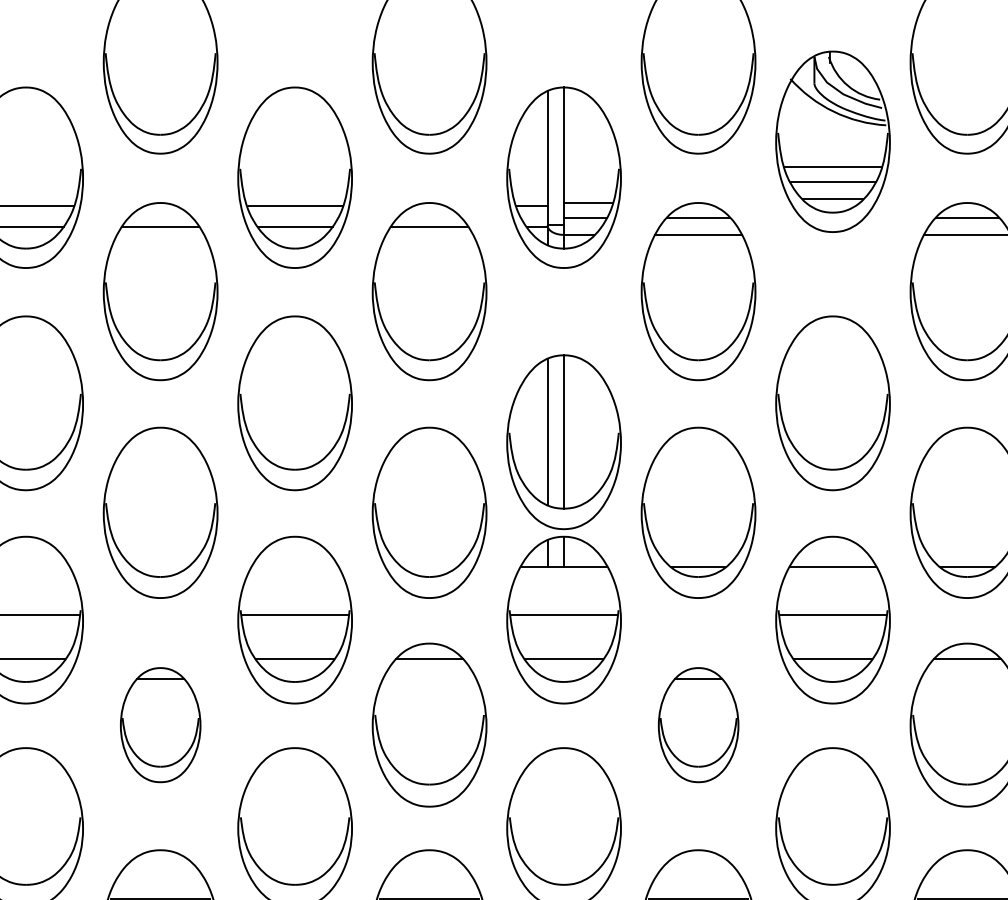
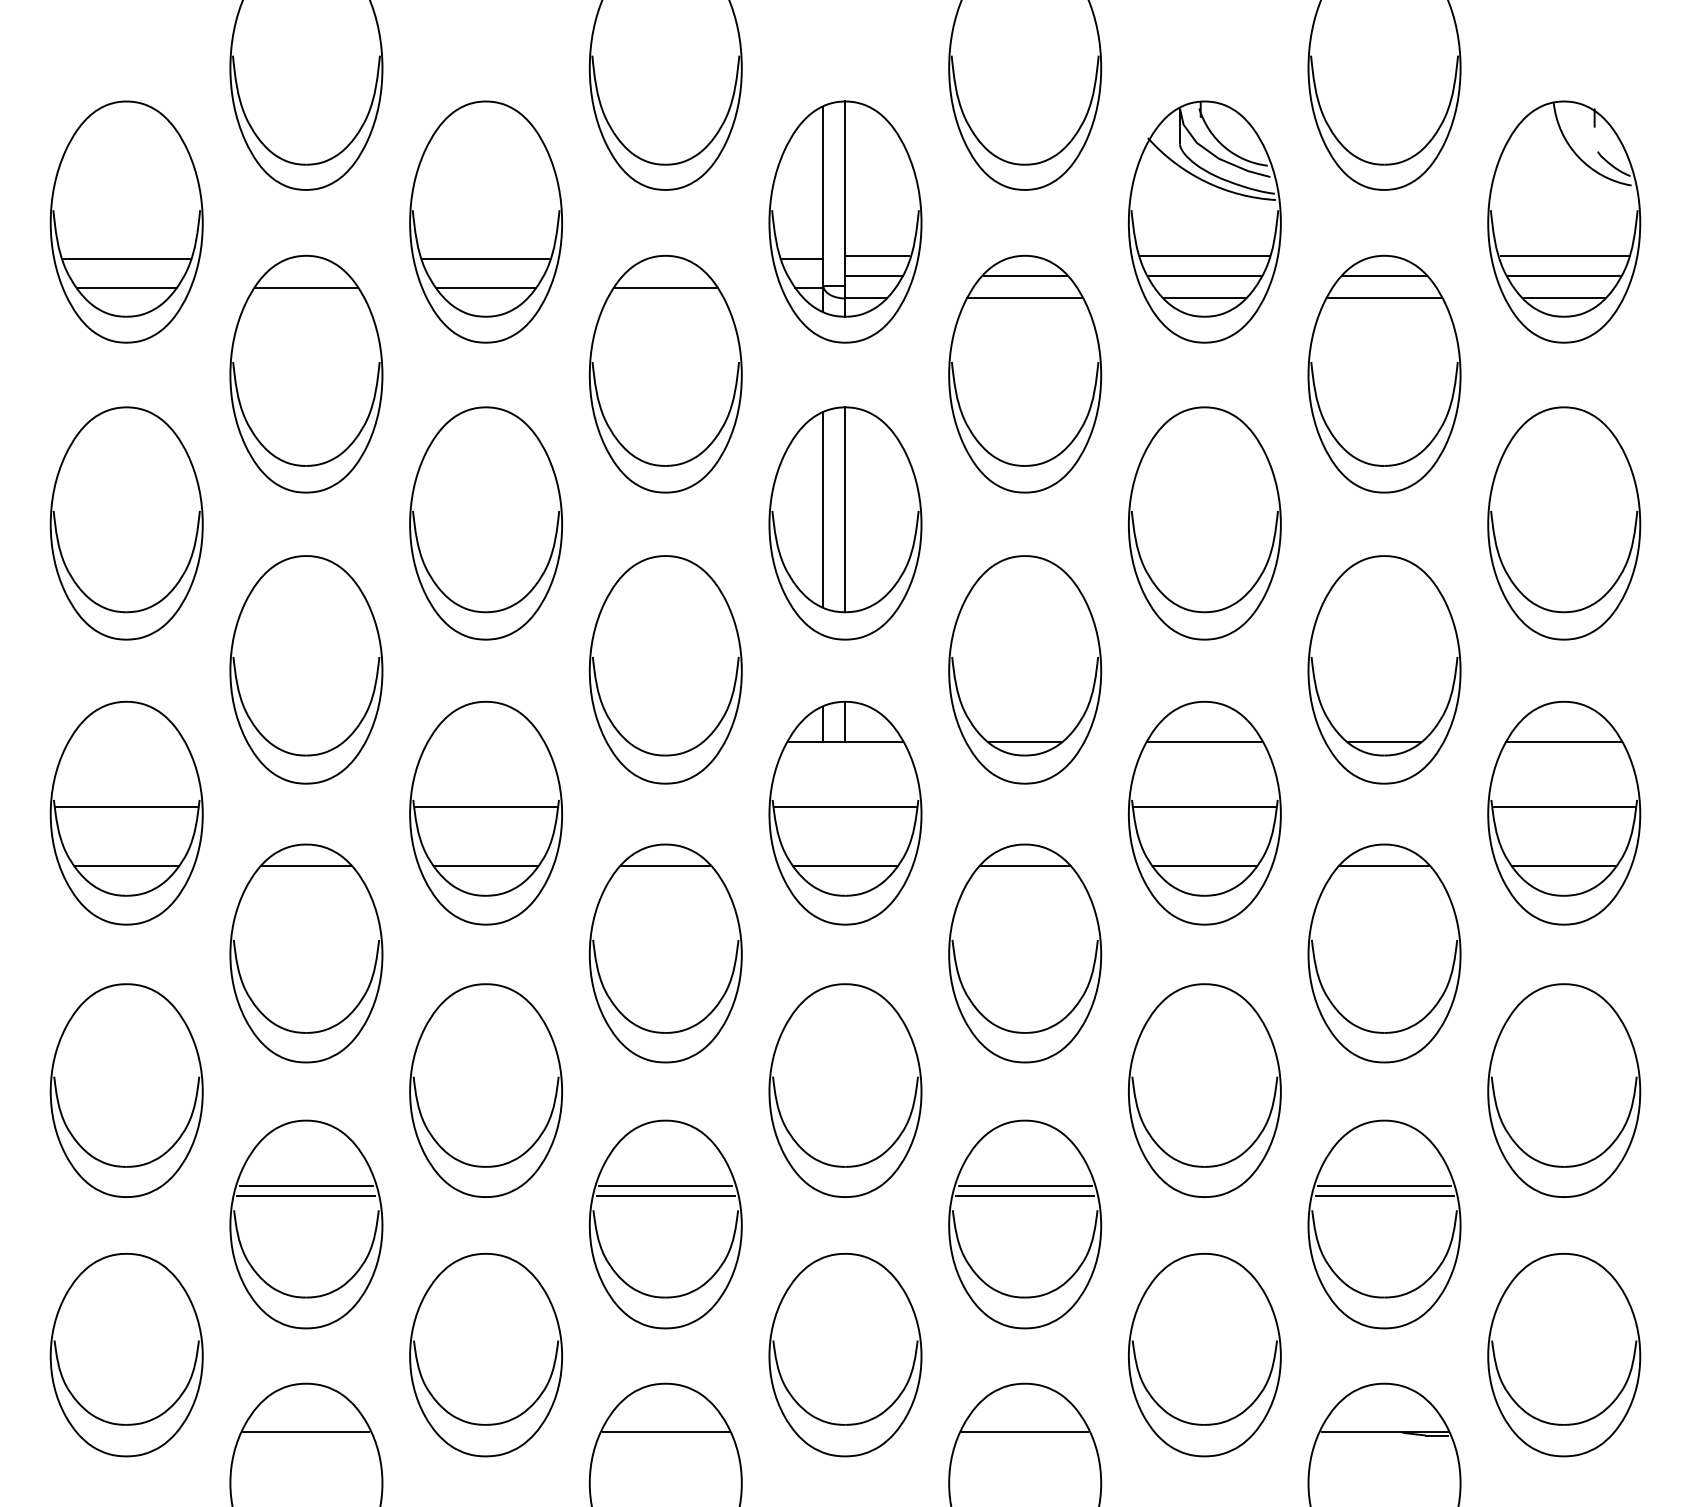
part: (832, 141) -> (1204, 221), moved
part: (564, 442) -> (845, 523), moved
part: (160, 725) -> (306, 953), size x1.43
part: (698, 725) -> (1025, 953), size x1.43

